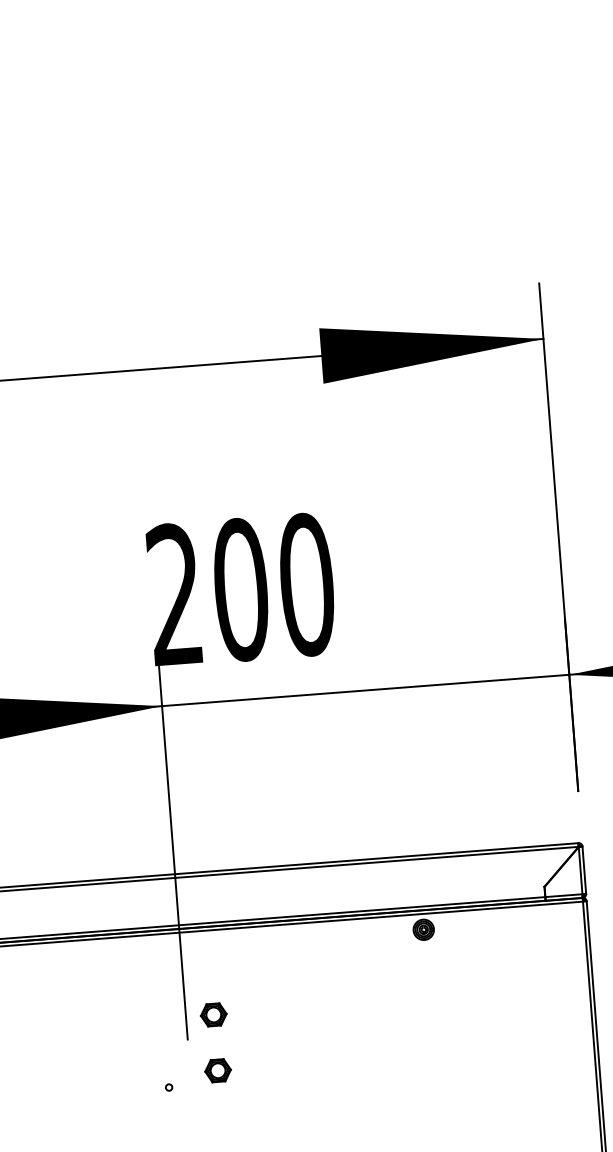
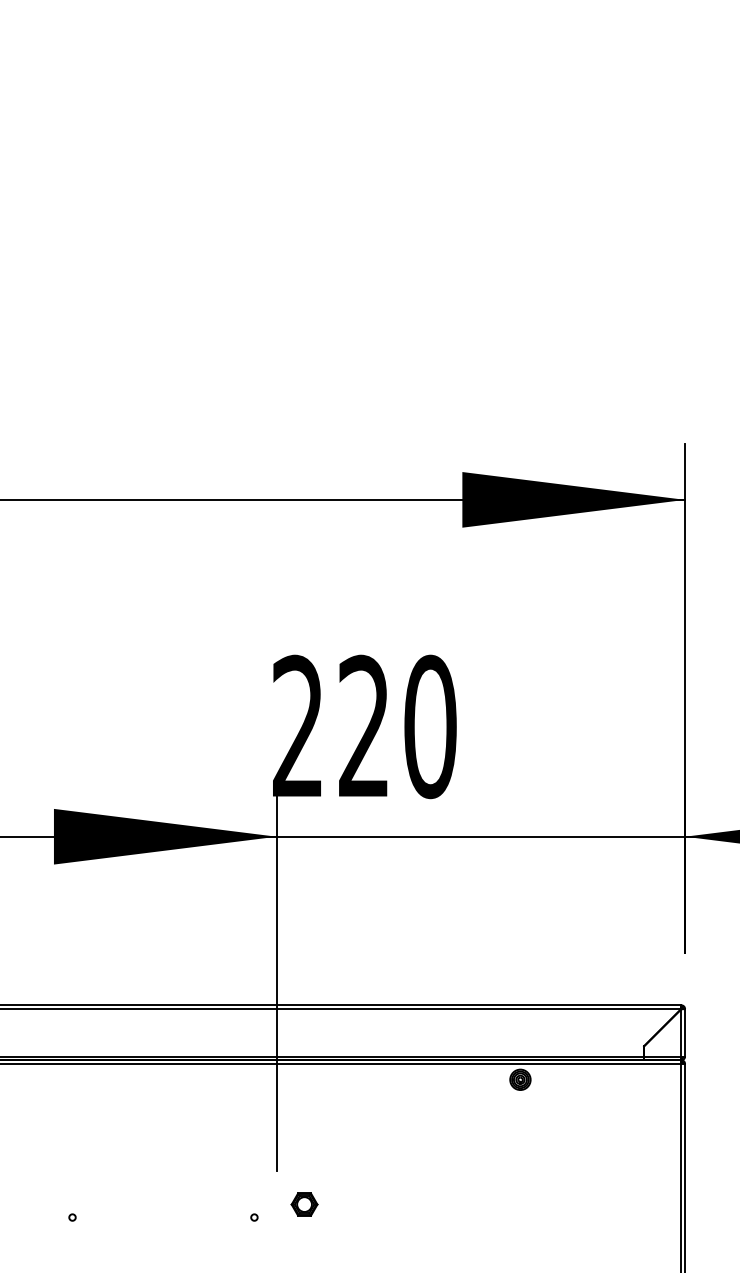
text: (241, 589) -> (364, 726), 200 -> 220
part: (213, 1014) -> (304, 1148), removed

